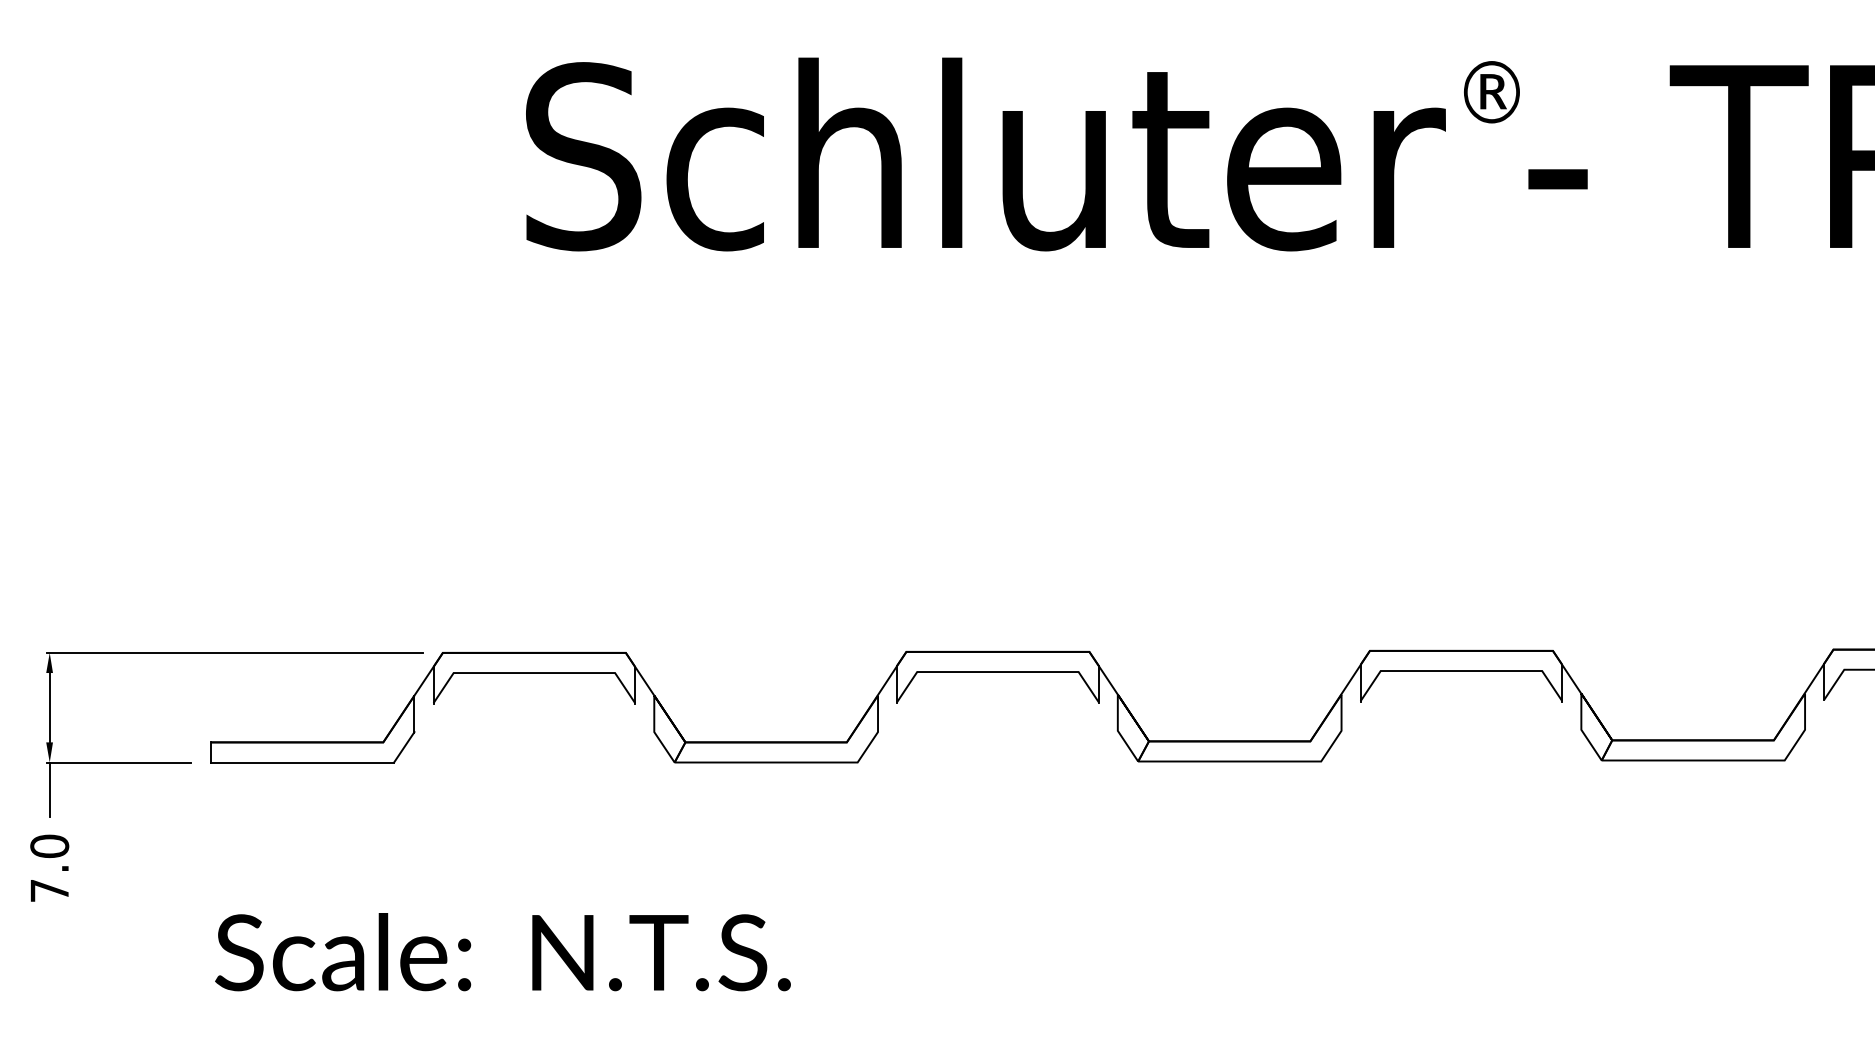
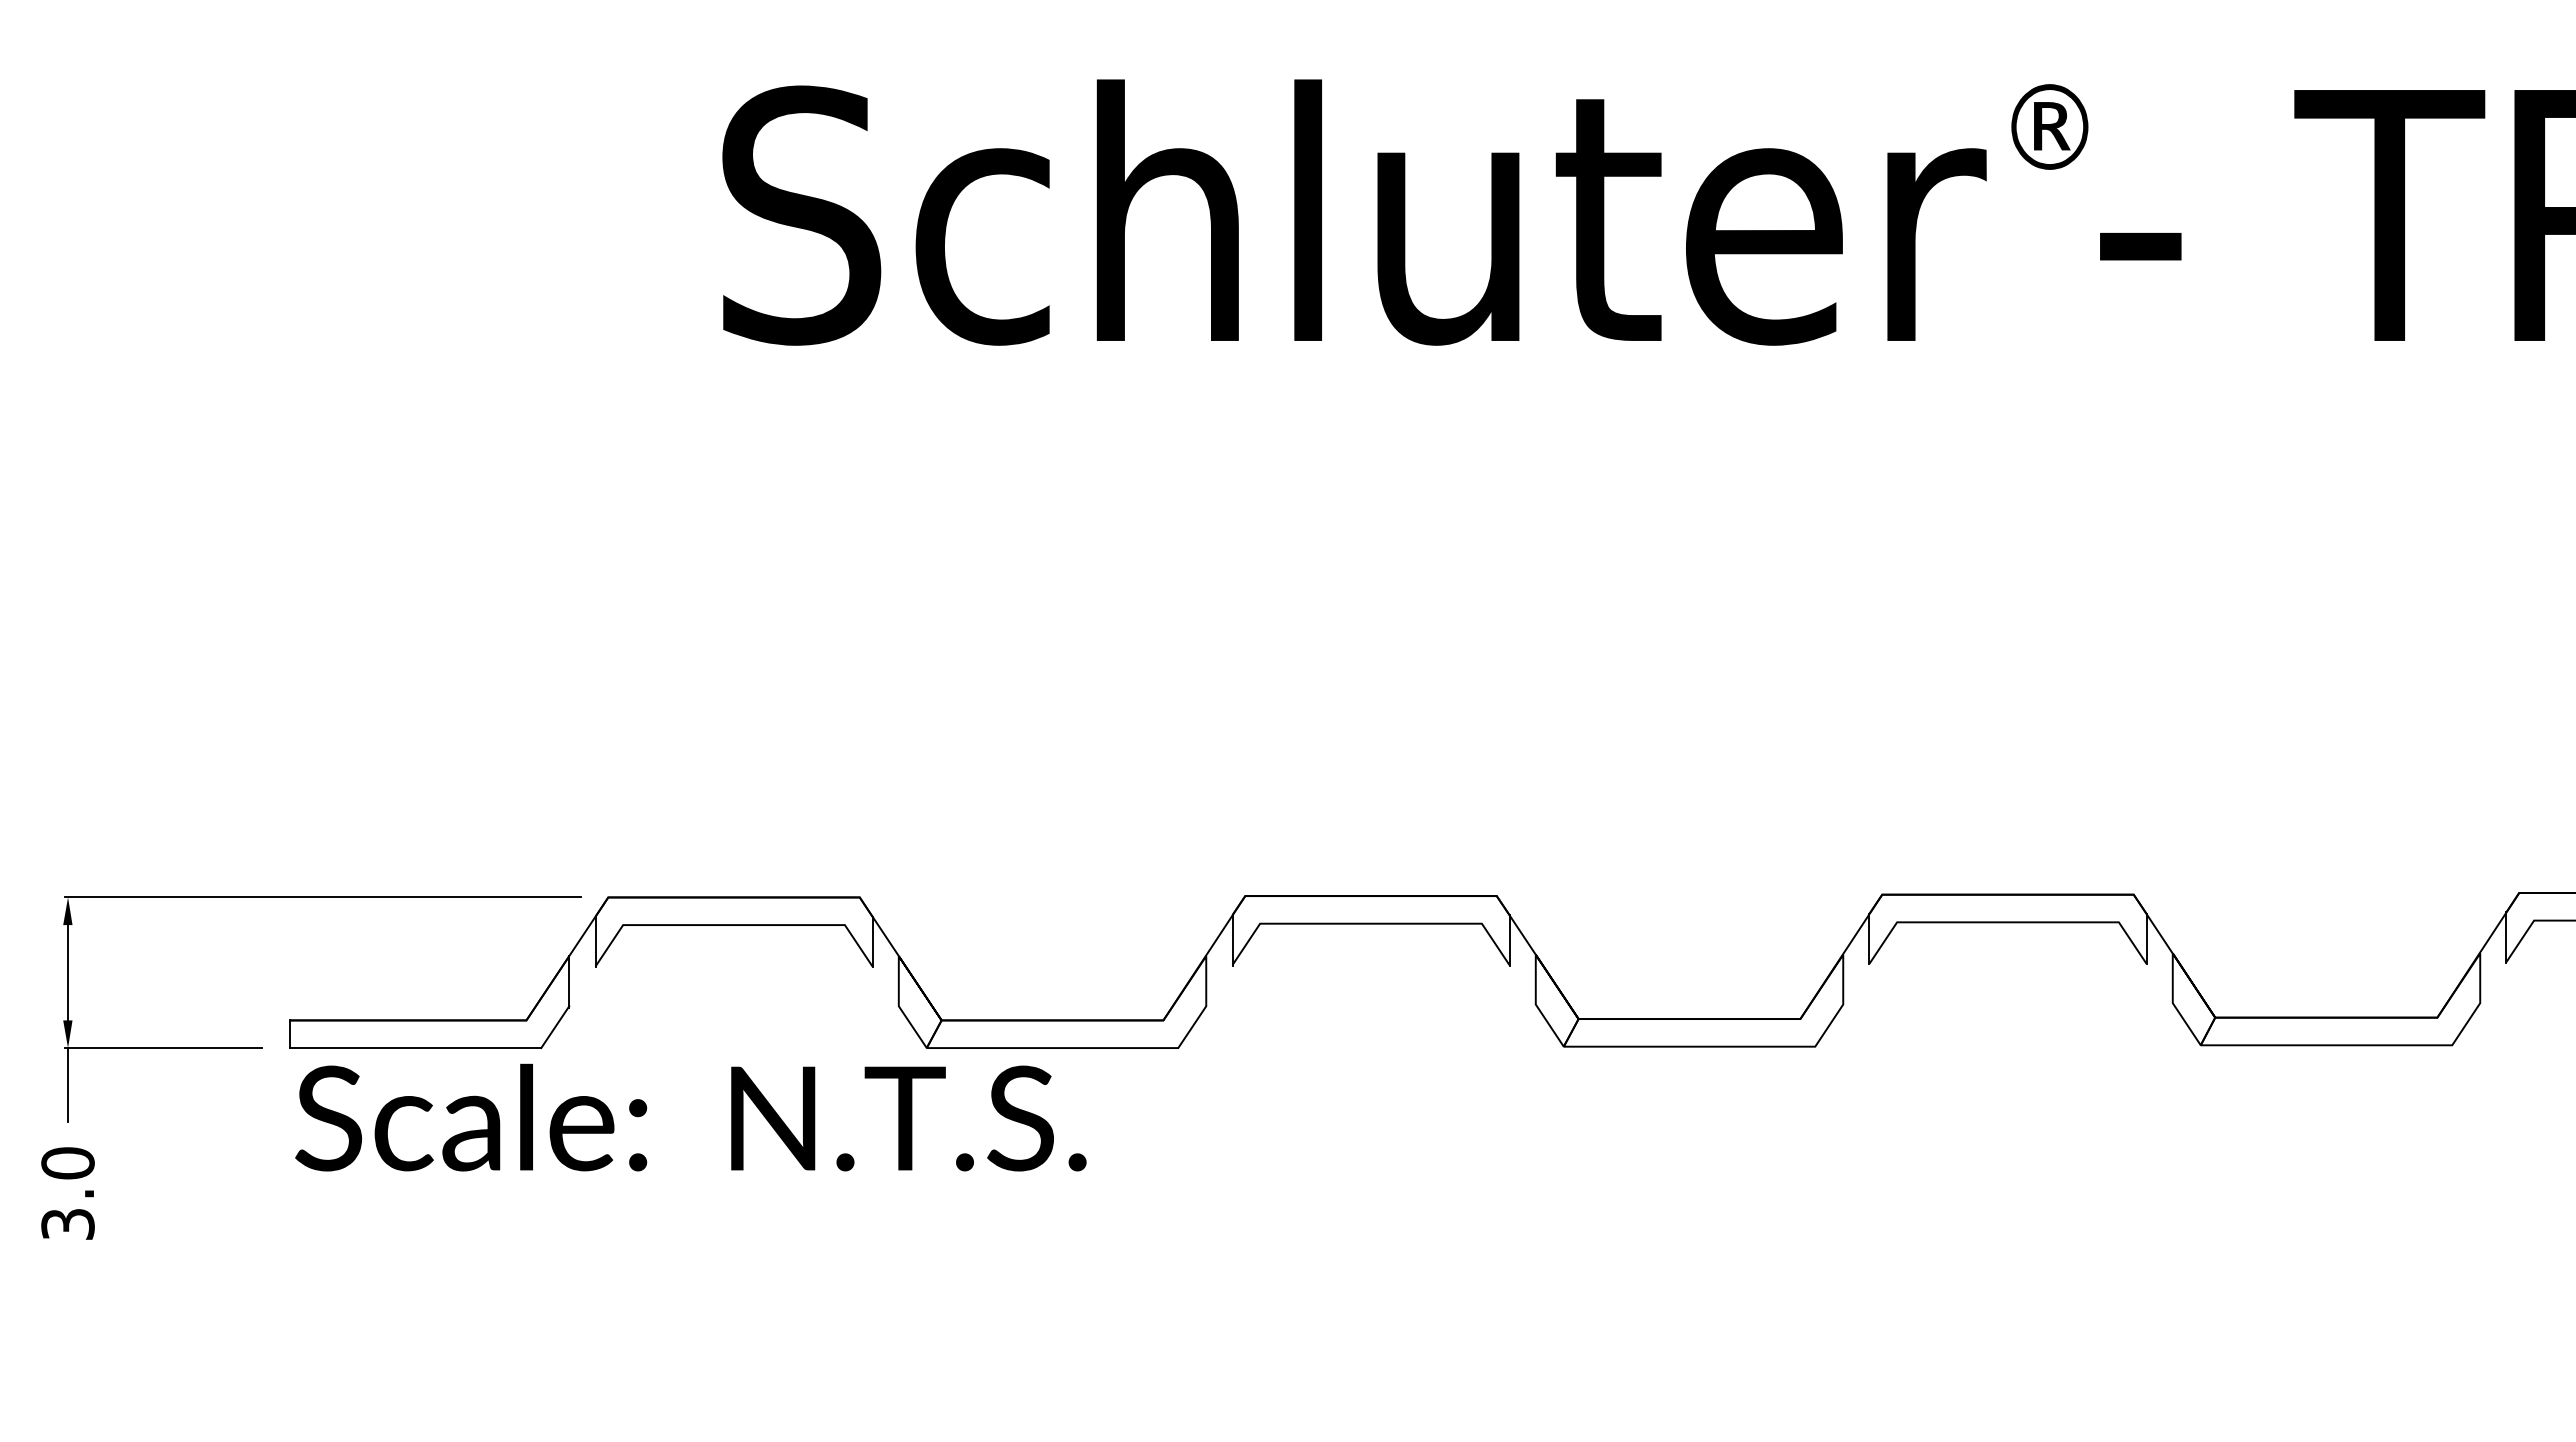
text: (49, 890) -> (67, 1224), 7.0 -> 3.0
text: (502, 952) -> (690, 1117), moved

